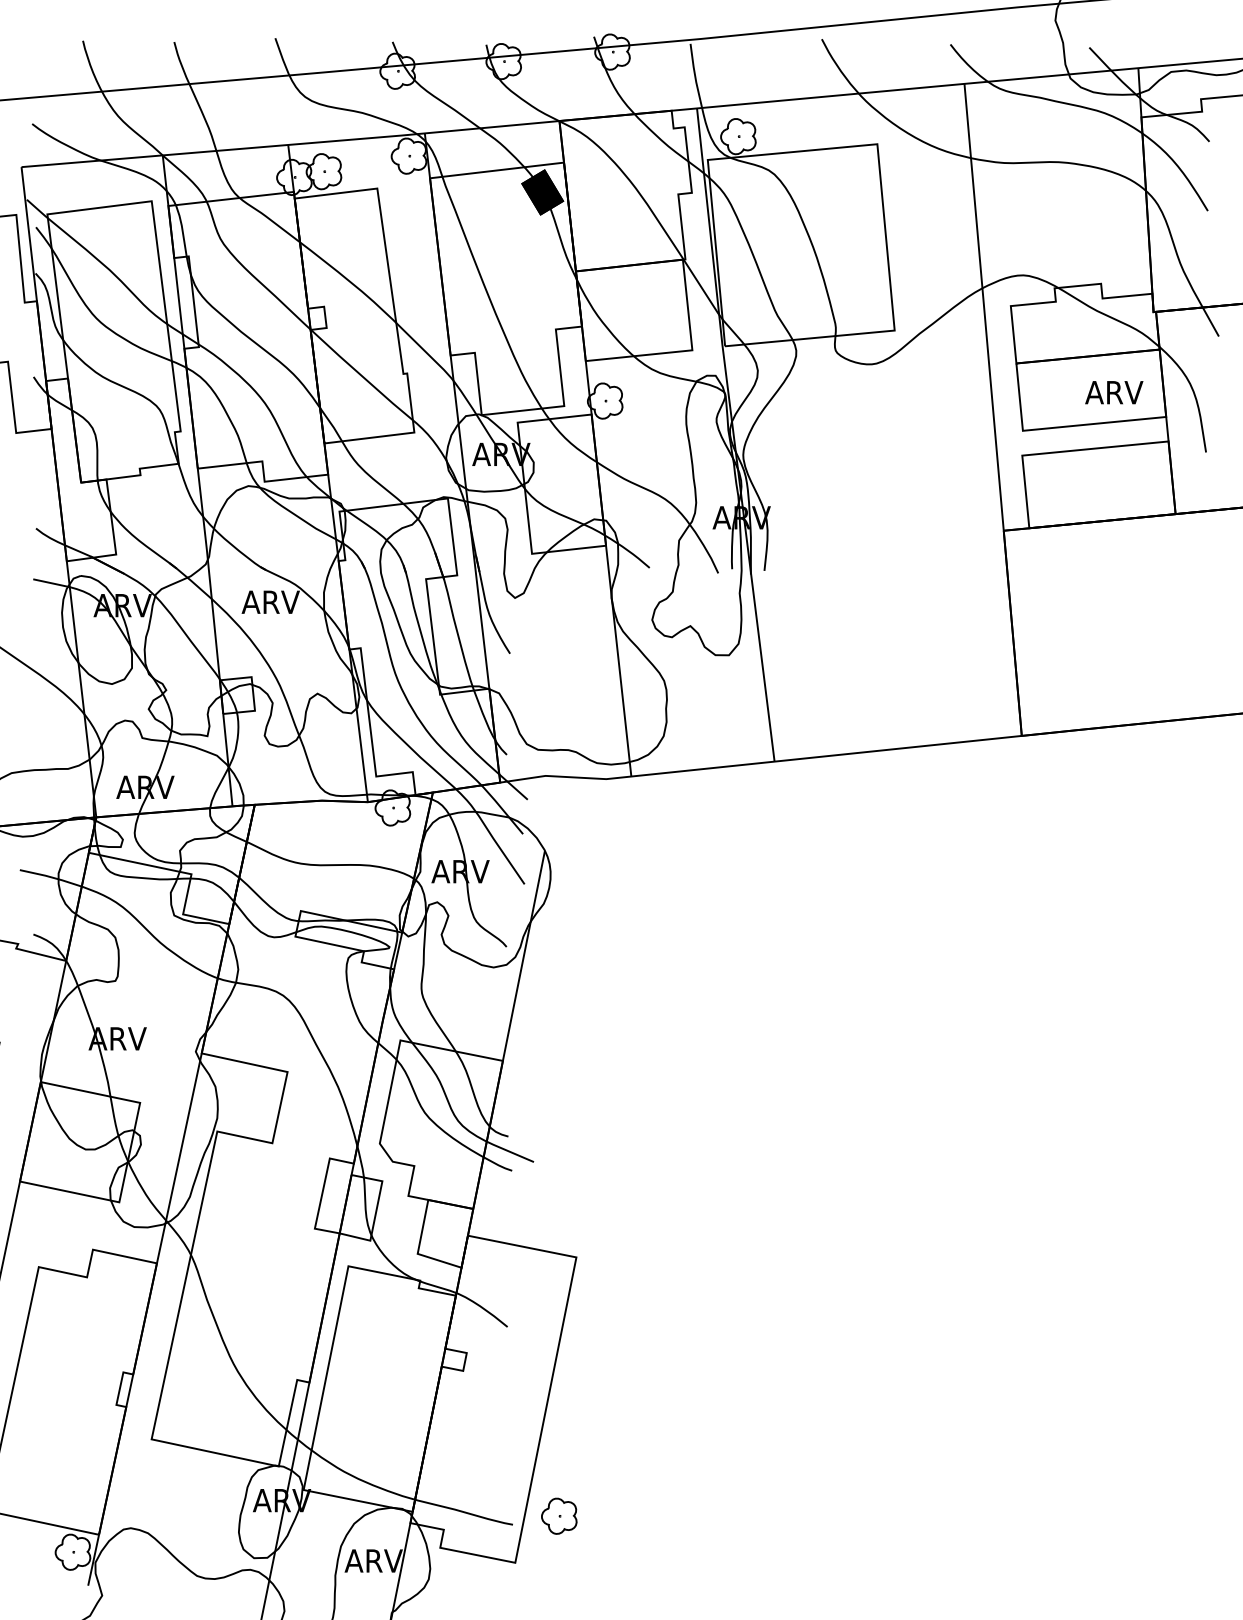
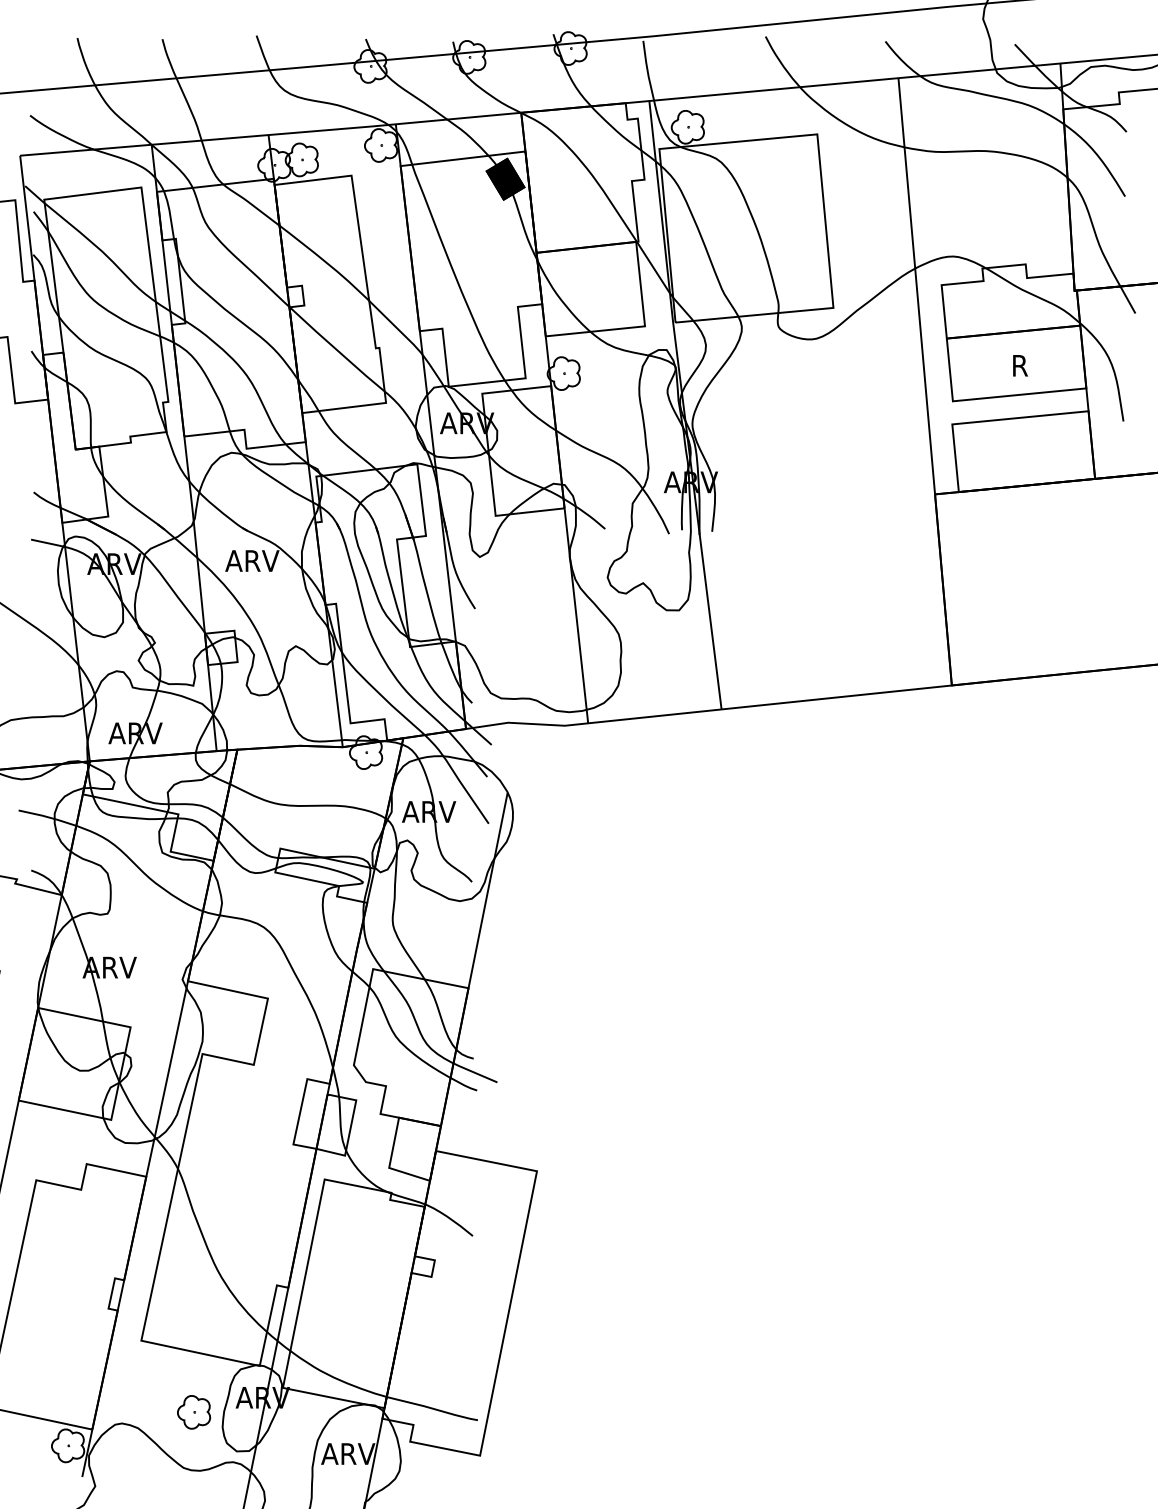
text: (1113, 392) -> (1037, 365), ARV -> R
part: (559, 1516) -> (194, 1412), moved

